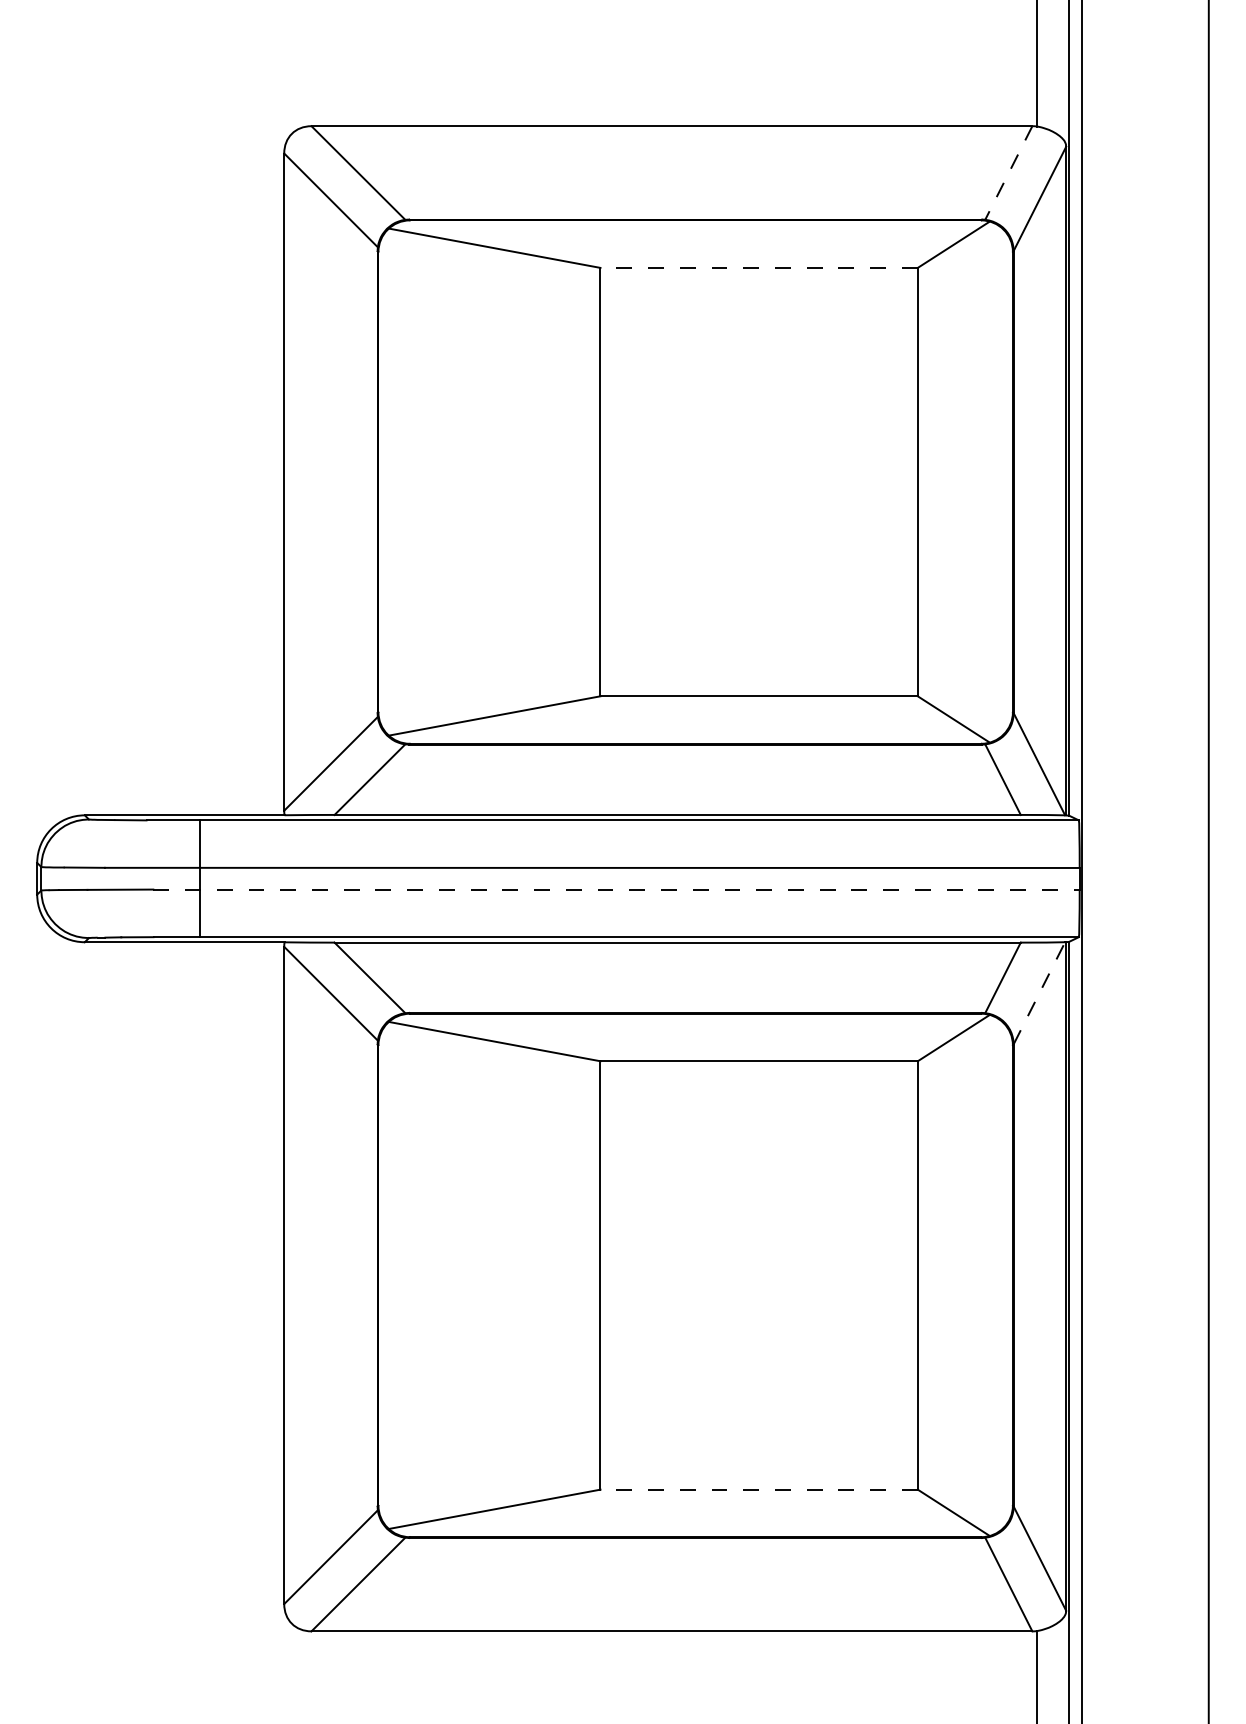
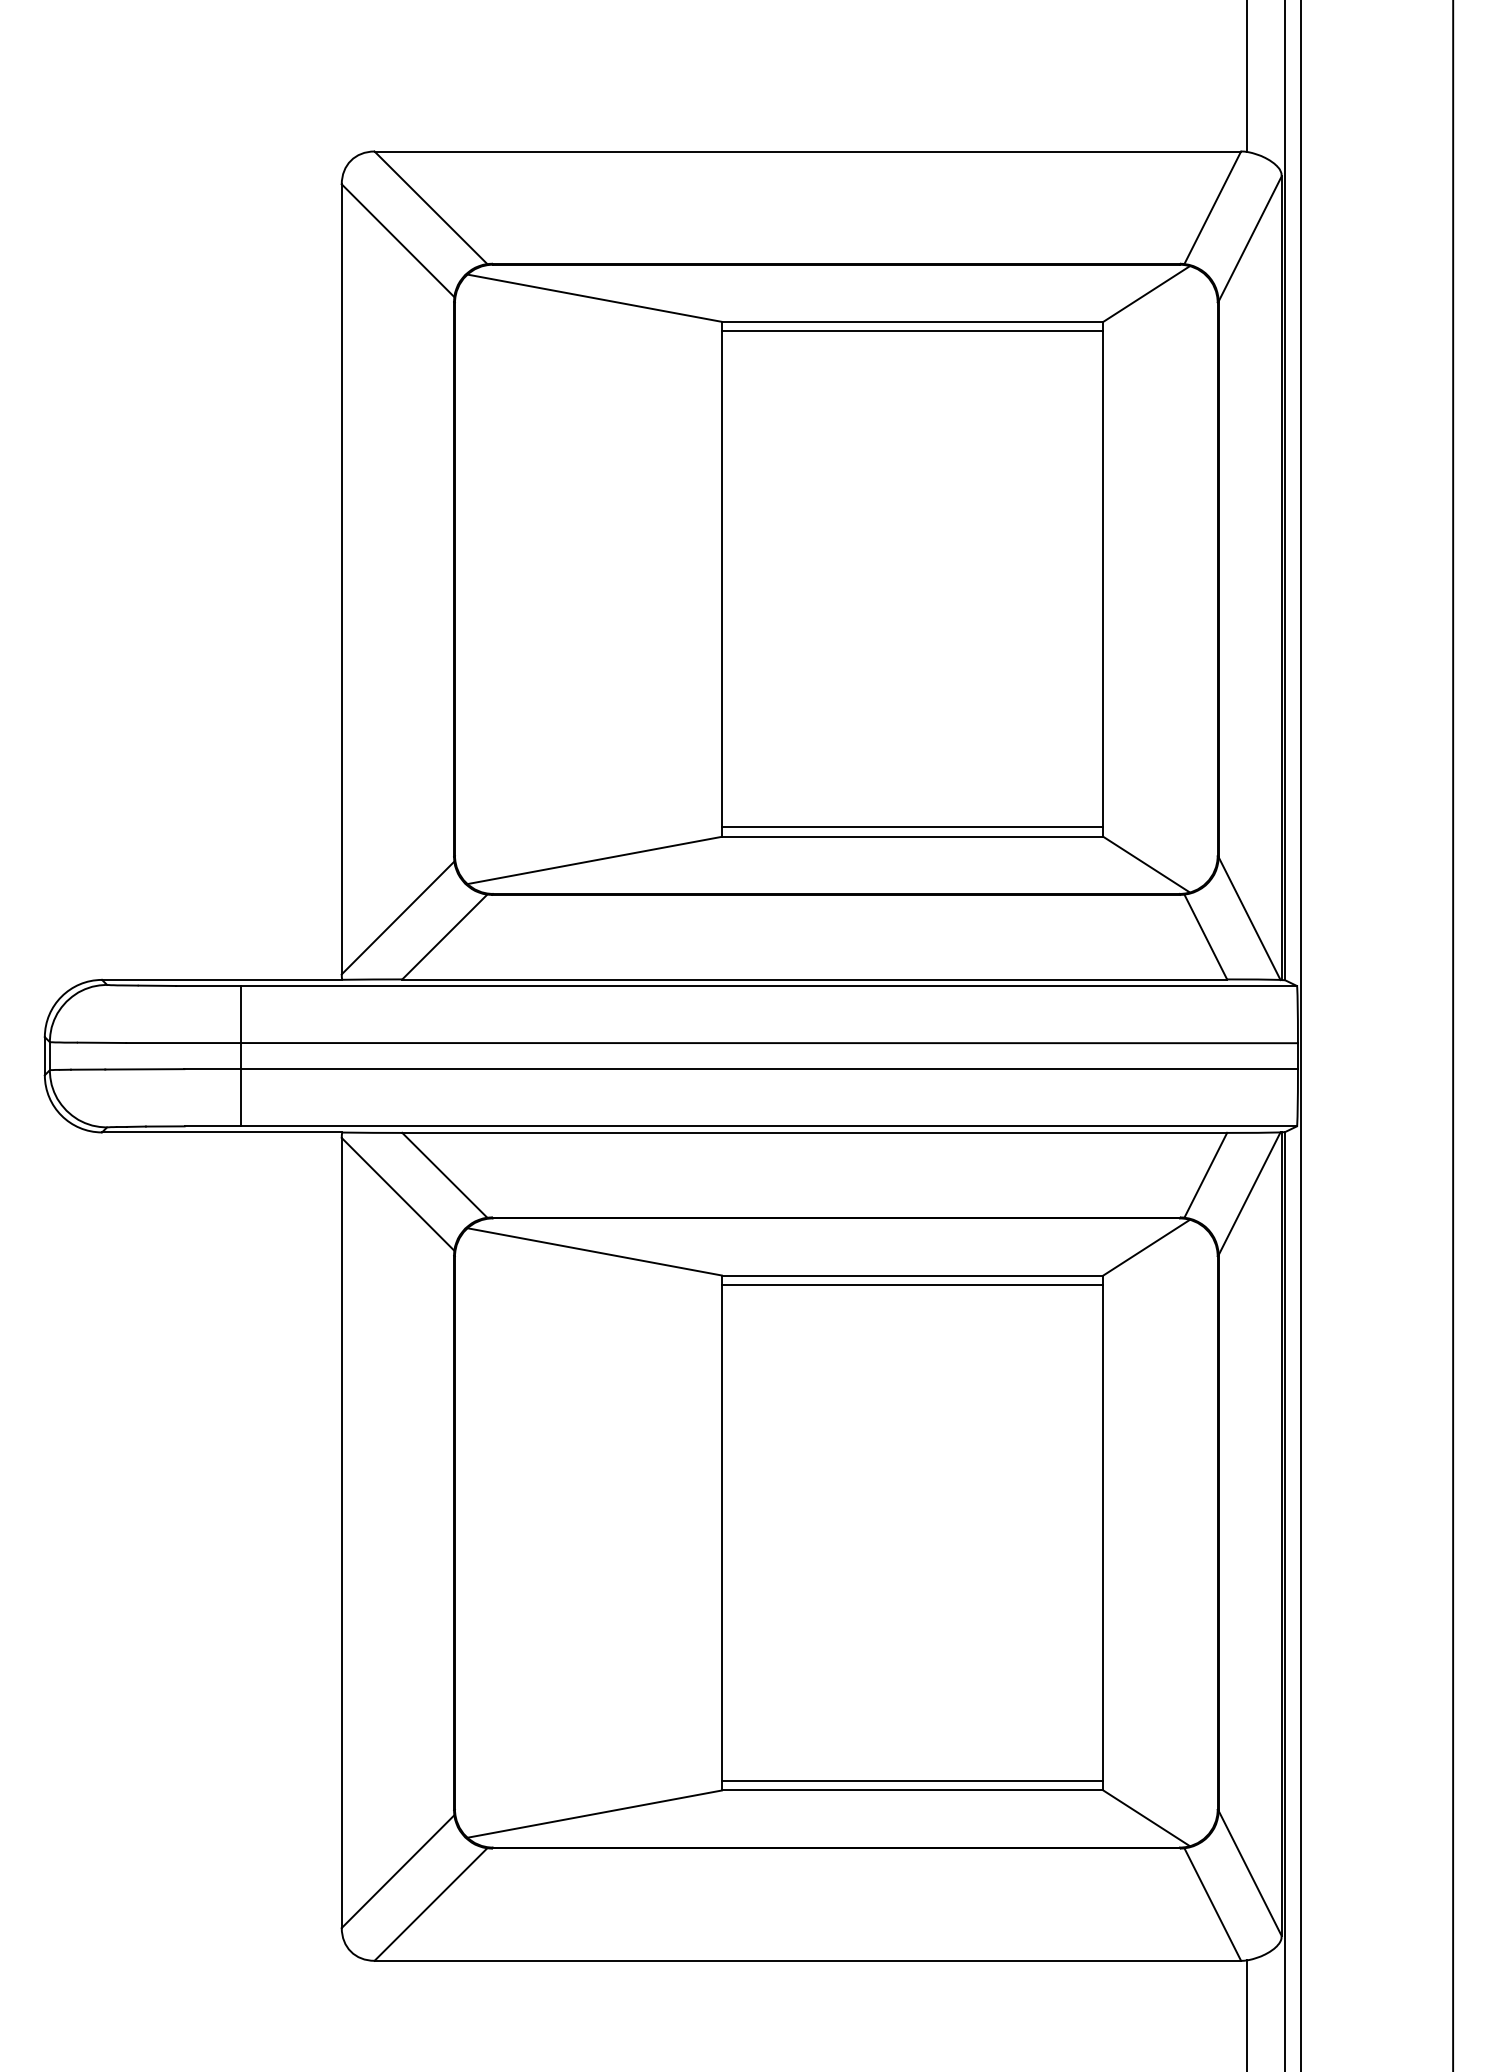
line: (1008, 172) -> (1212, 207), dashed -> solid
line: (759, 267) -> (912, 321), dashed -> solid
line: (759, 275) -> (912, 331), added
line: (759, 688) -> (912, 827), added
line: (616, 889) -> (741, 1069), dashed -> solid
line: (1039, 993) -> (1249, 1193), dashed -> solid
line: (759, 1069) -> (912, 1285), added
line: (759, 1481) -> (912, 1780), added
line: (759, 1489) -> (912, 1790), dashed -> solid

